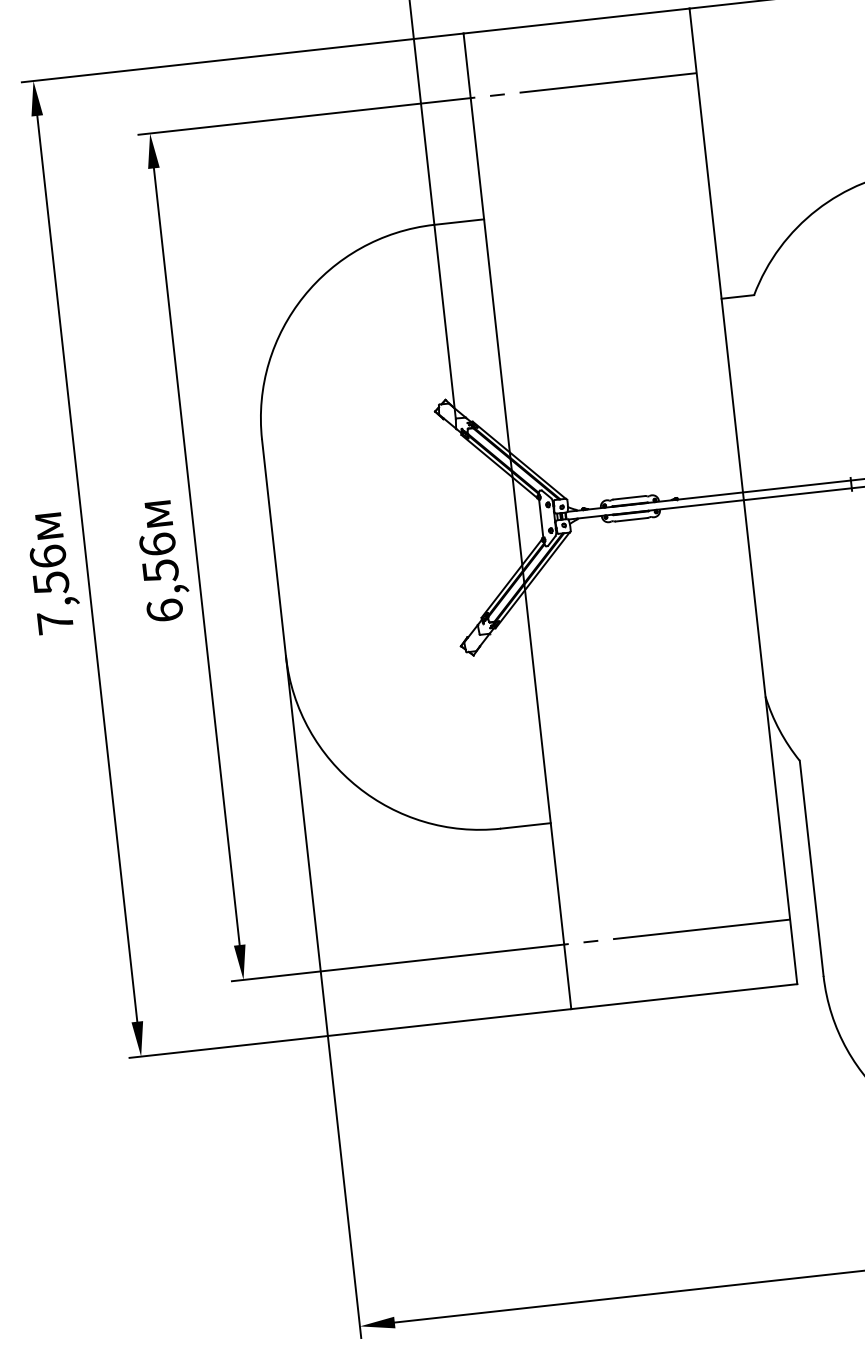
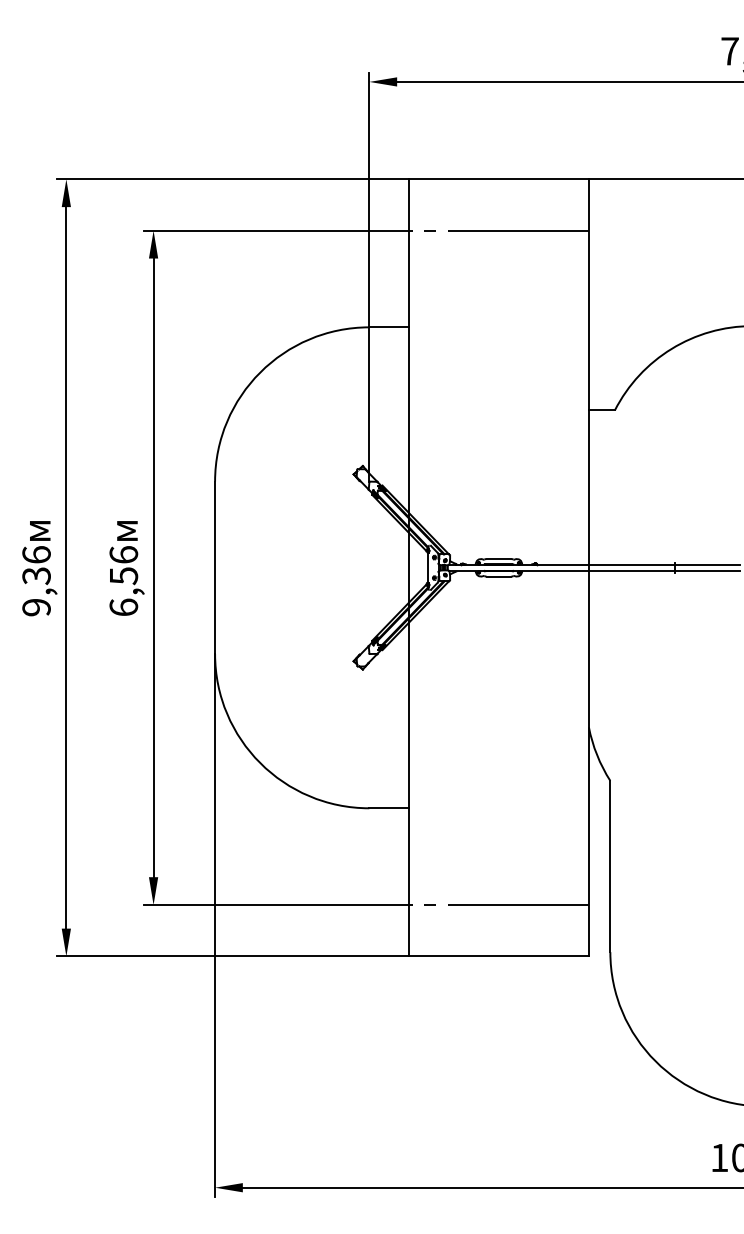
text: (53, 602) -> (36, 591), 7,56 -> 9,36

